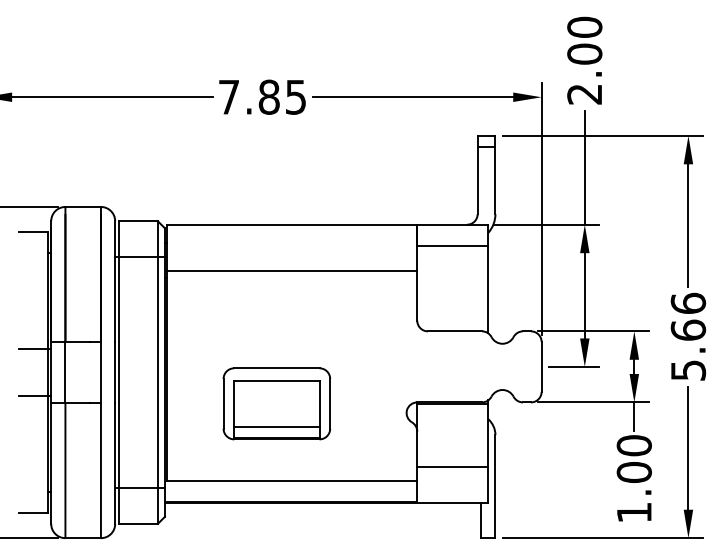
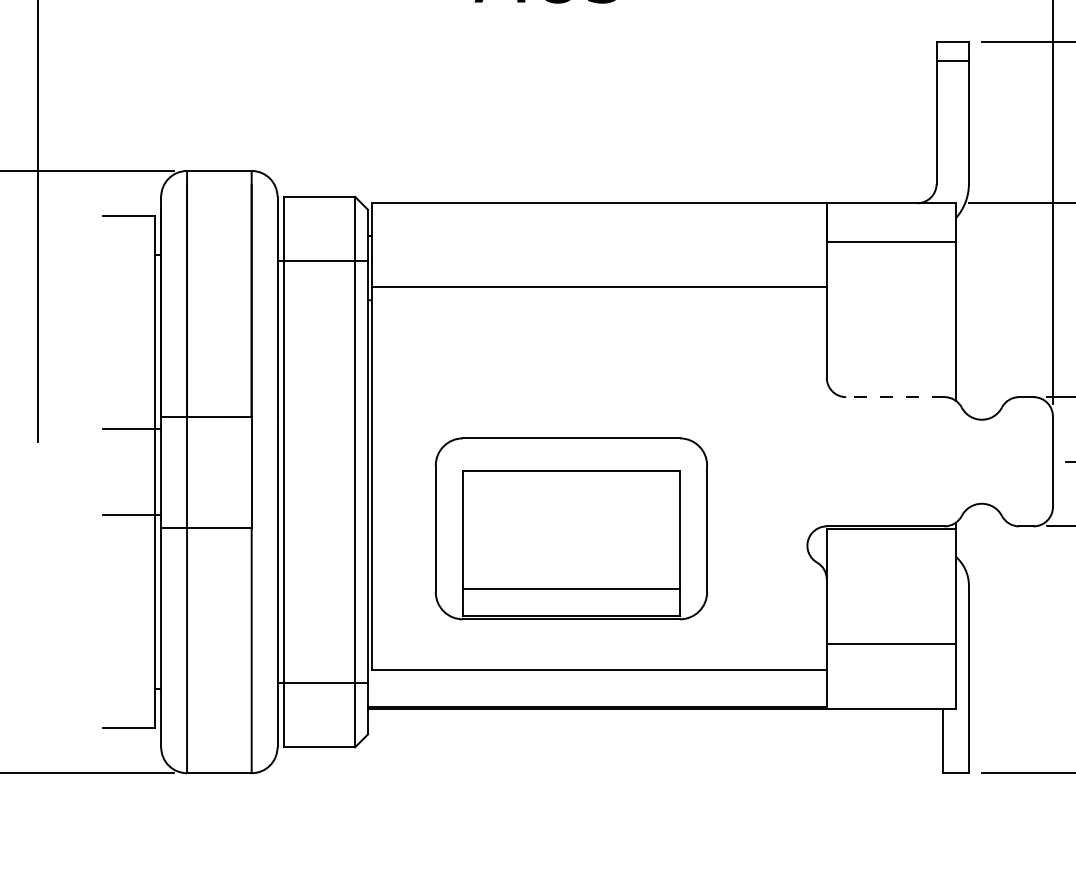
line: (454, 331) -> (894, 397), solid -> dashed
part: (276, 403) -> (570, 528), size x1.4

